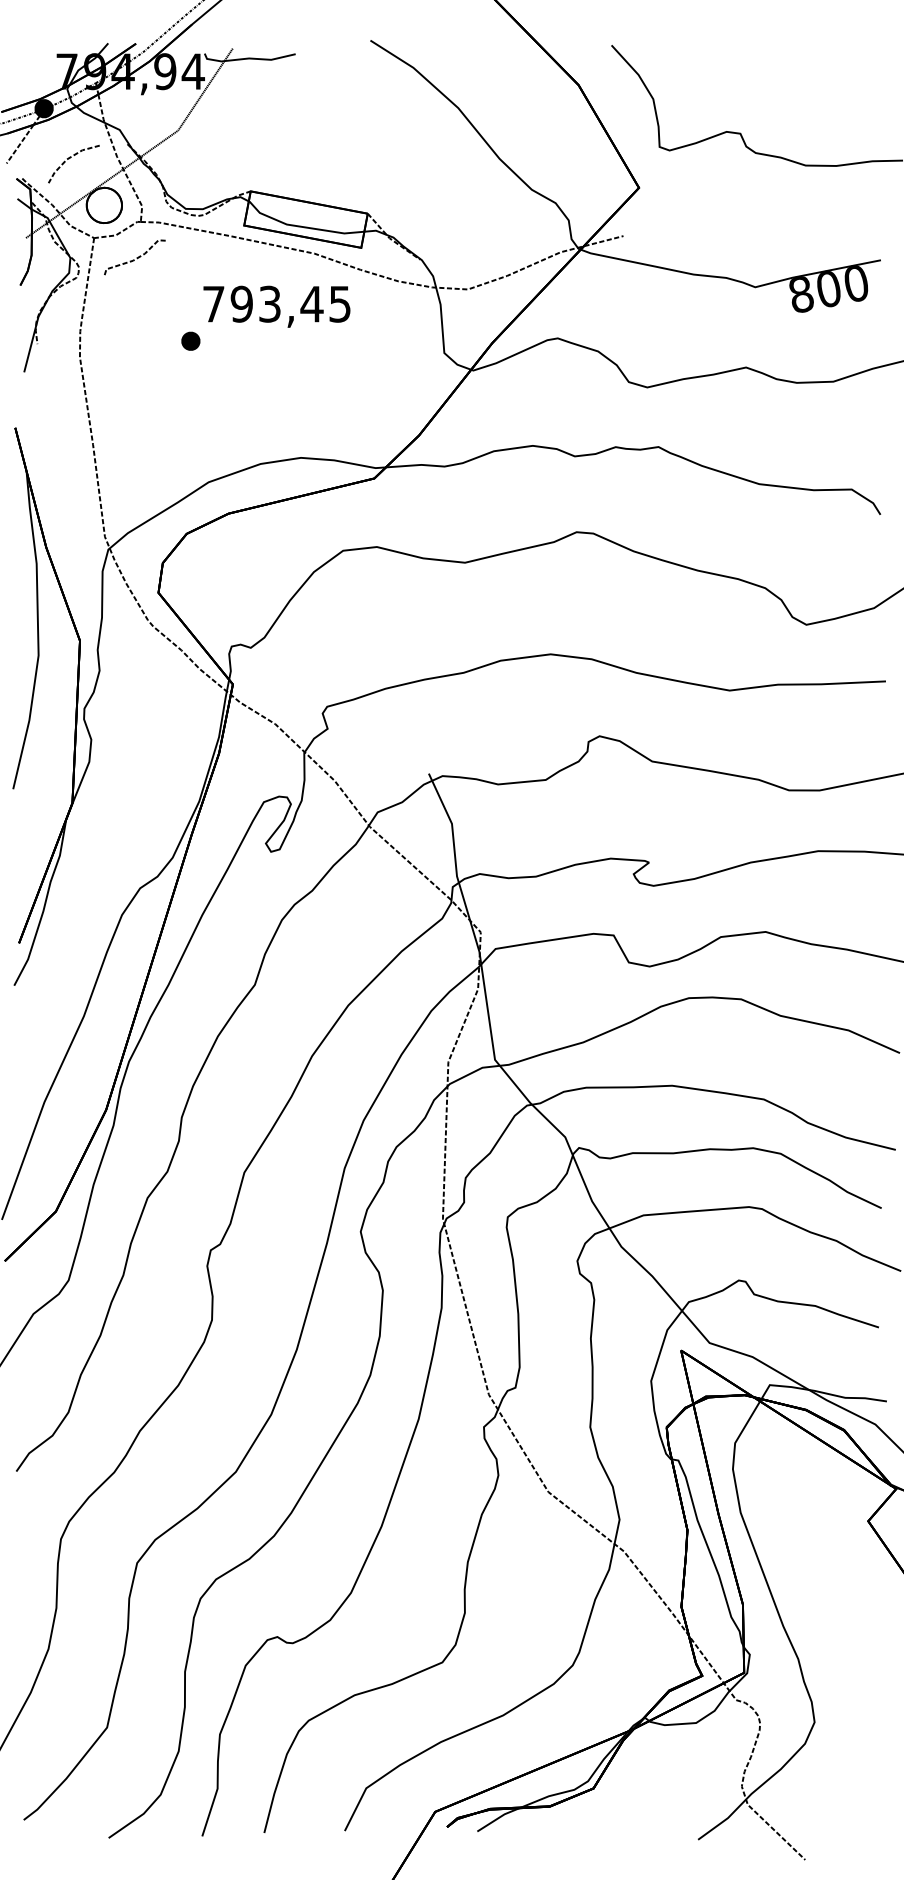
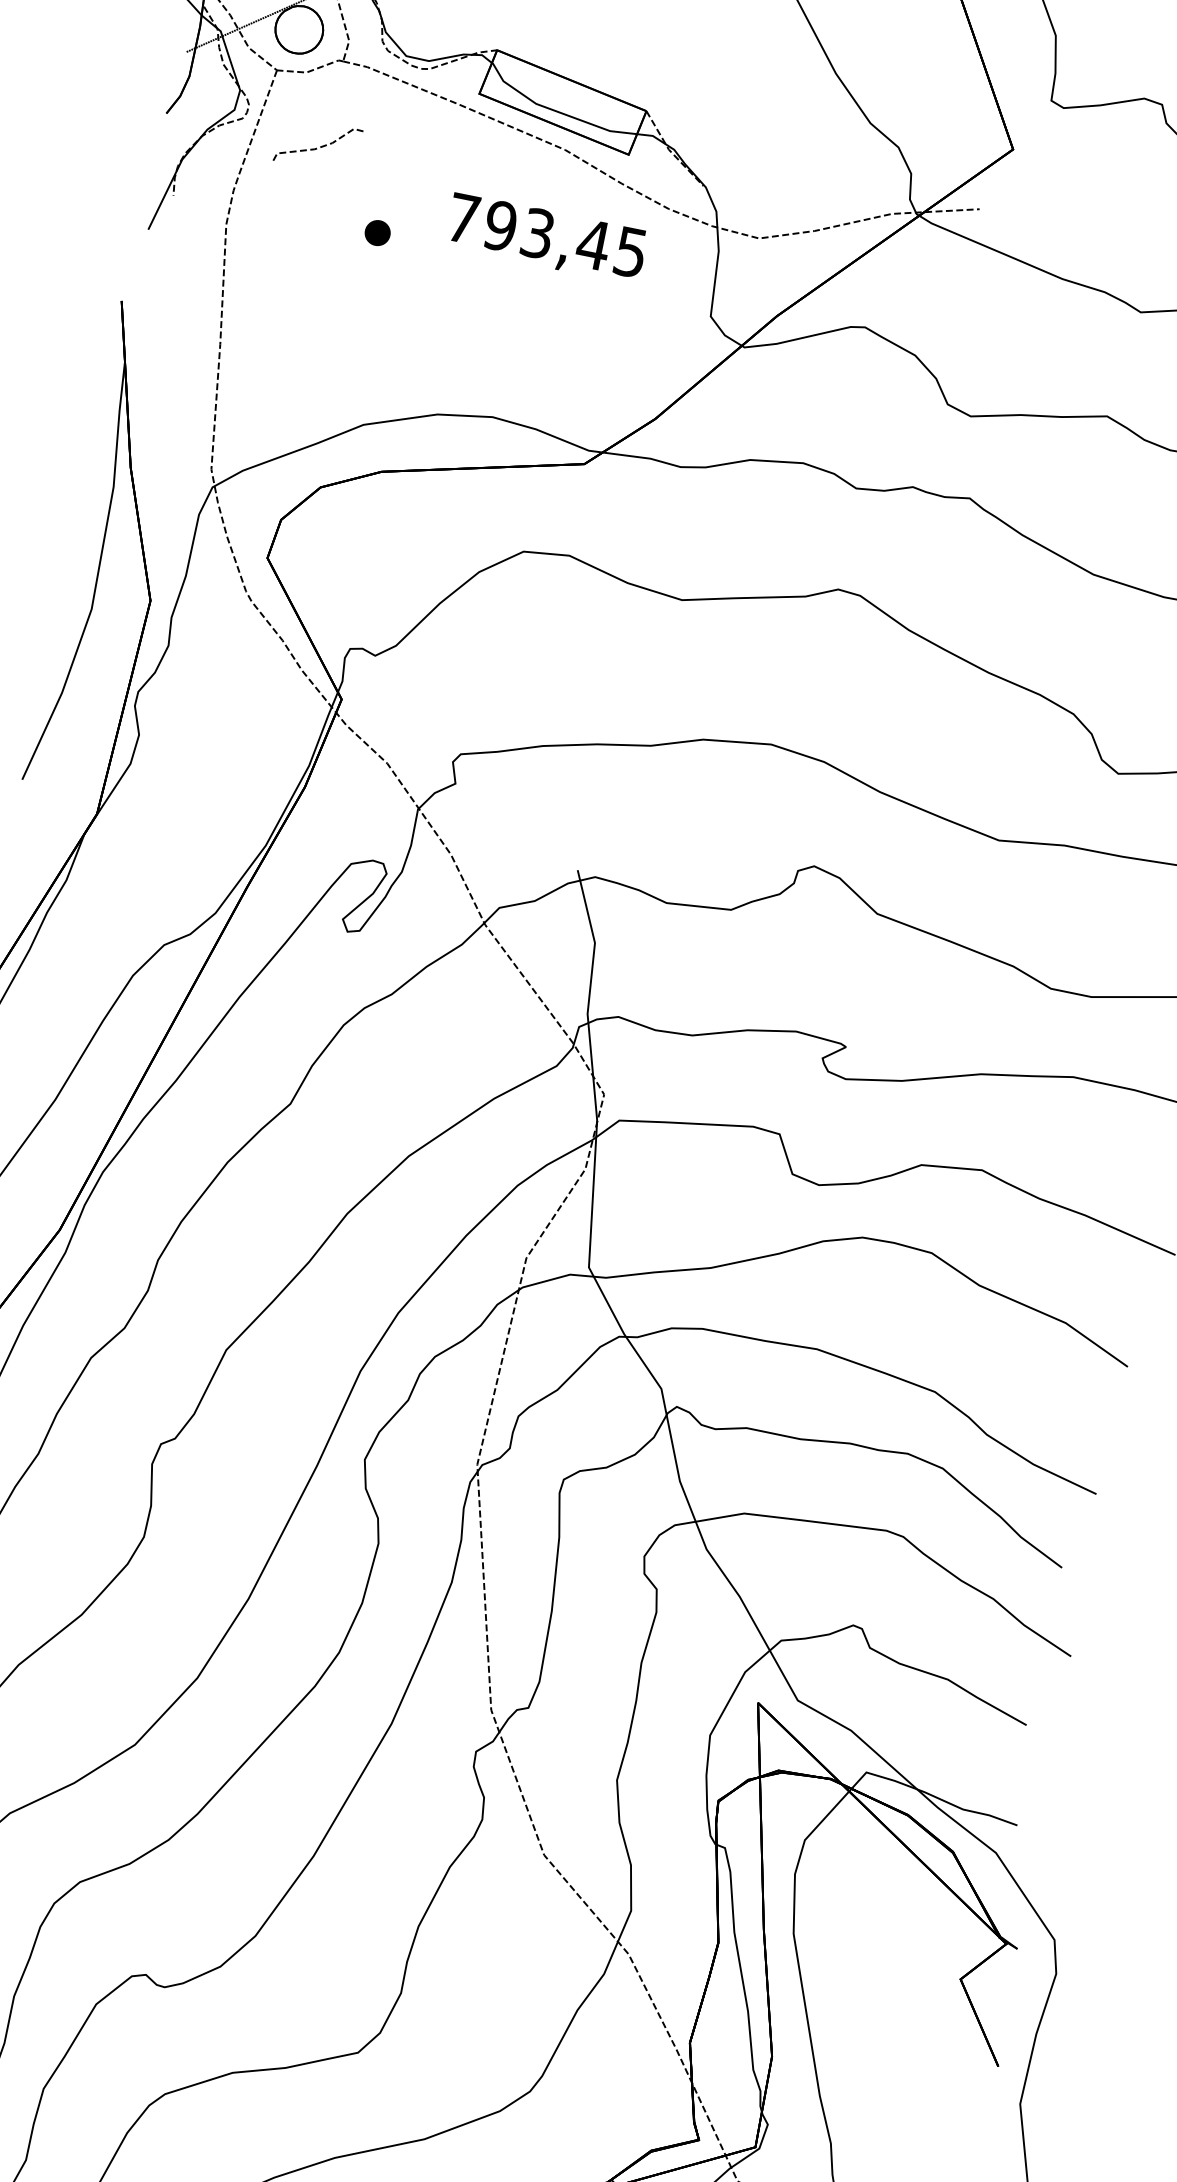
curve: (136, 257) -> (320, 145), moved
text: (276, 306) -> (545, 238), moved

